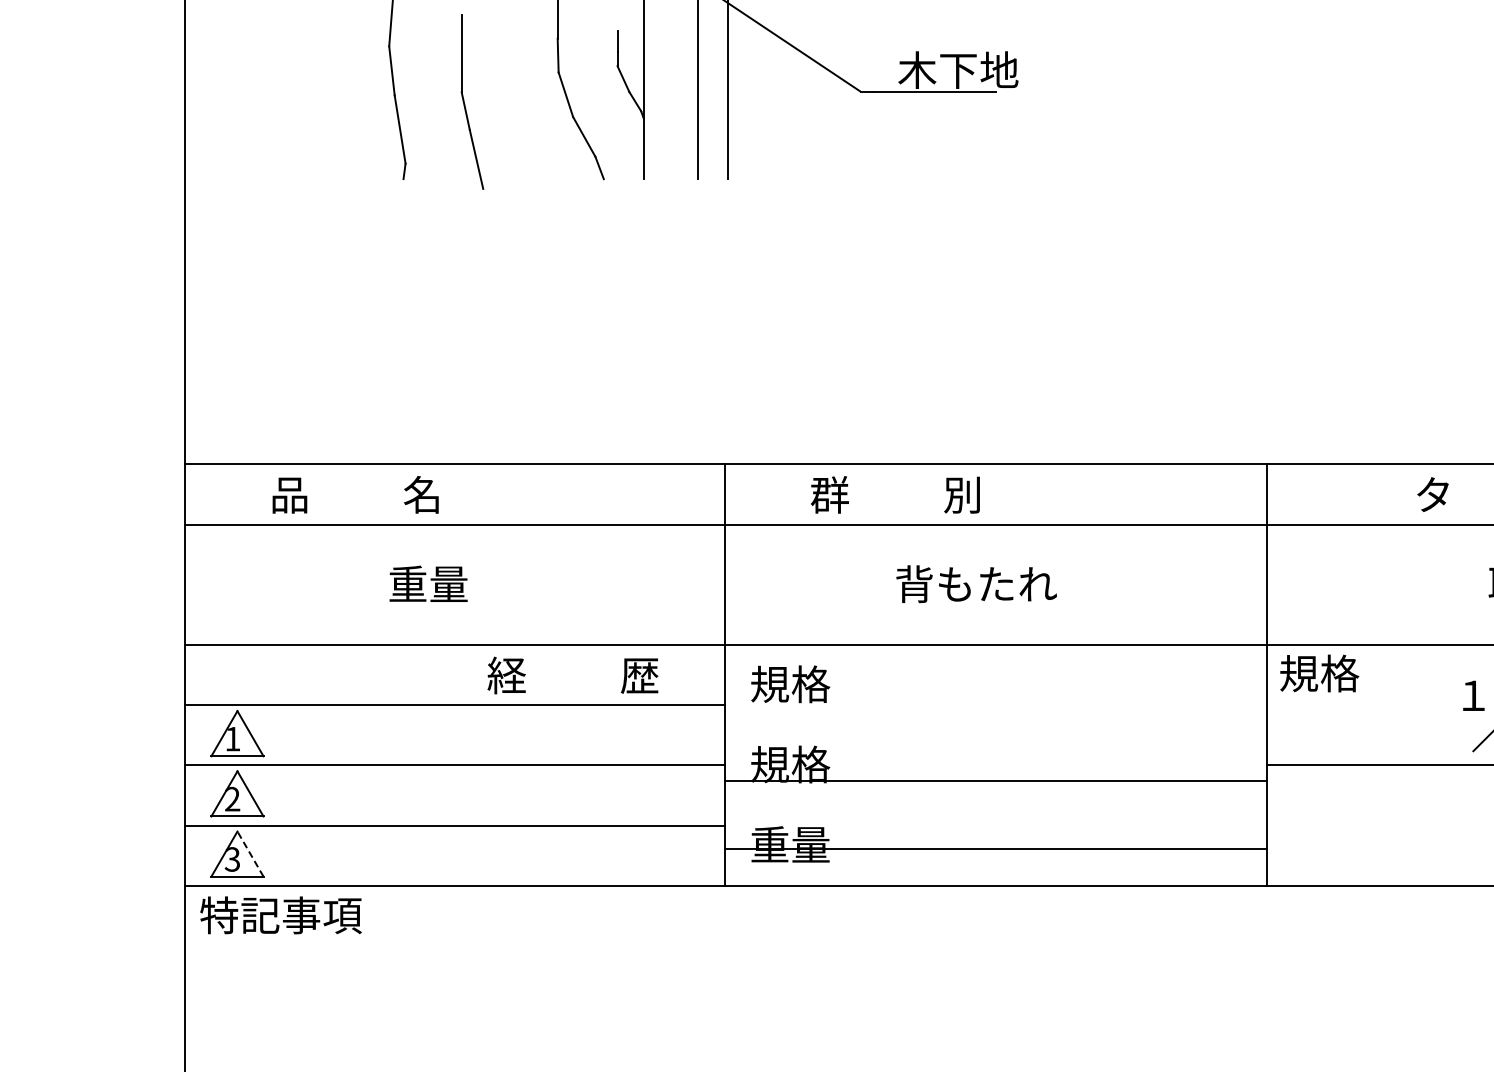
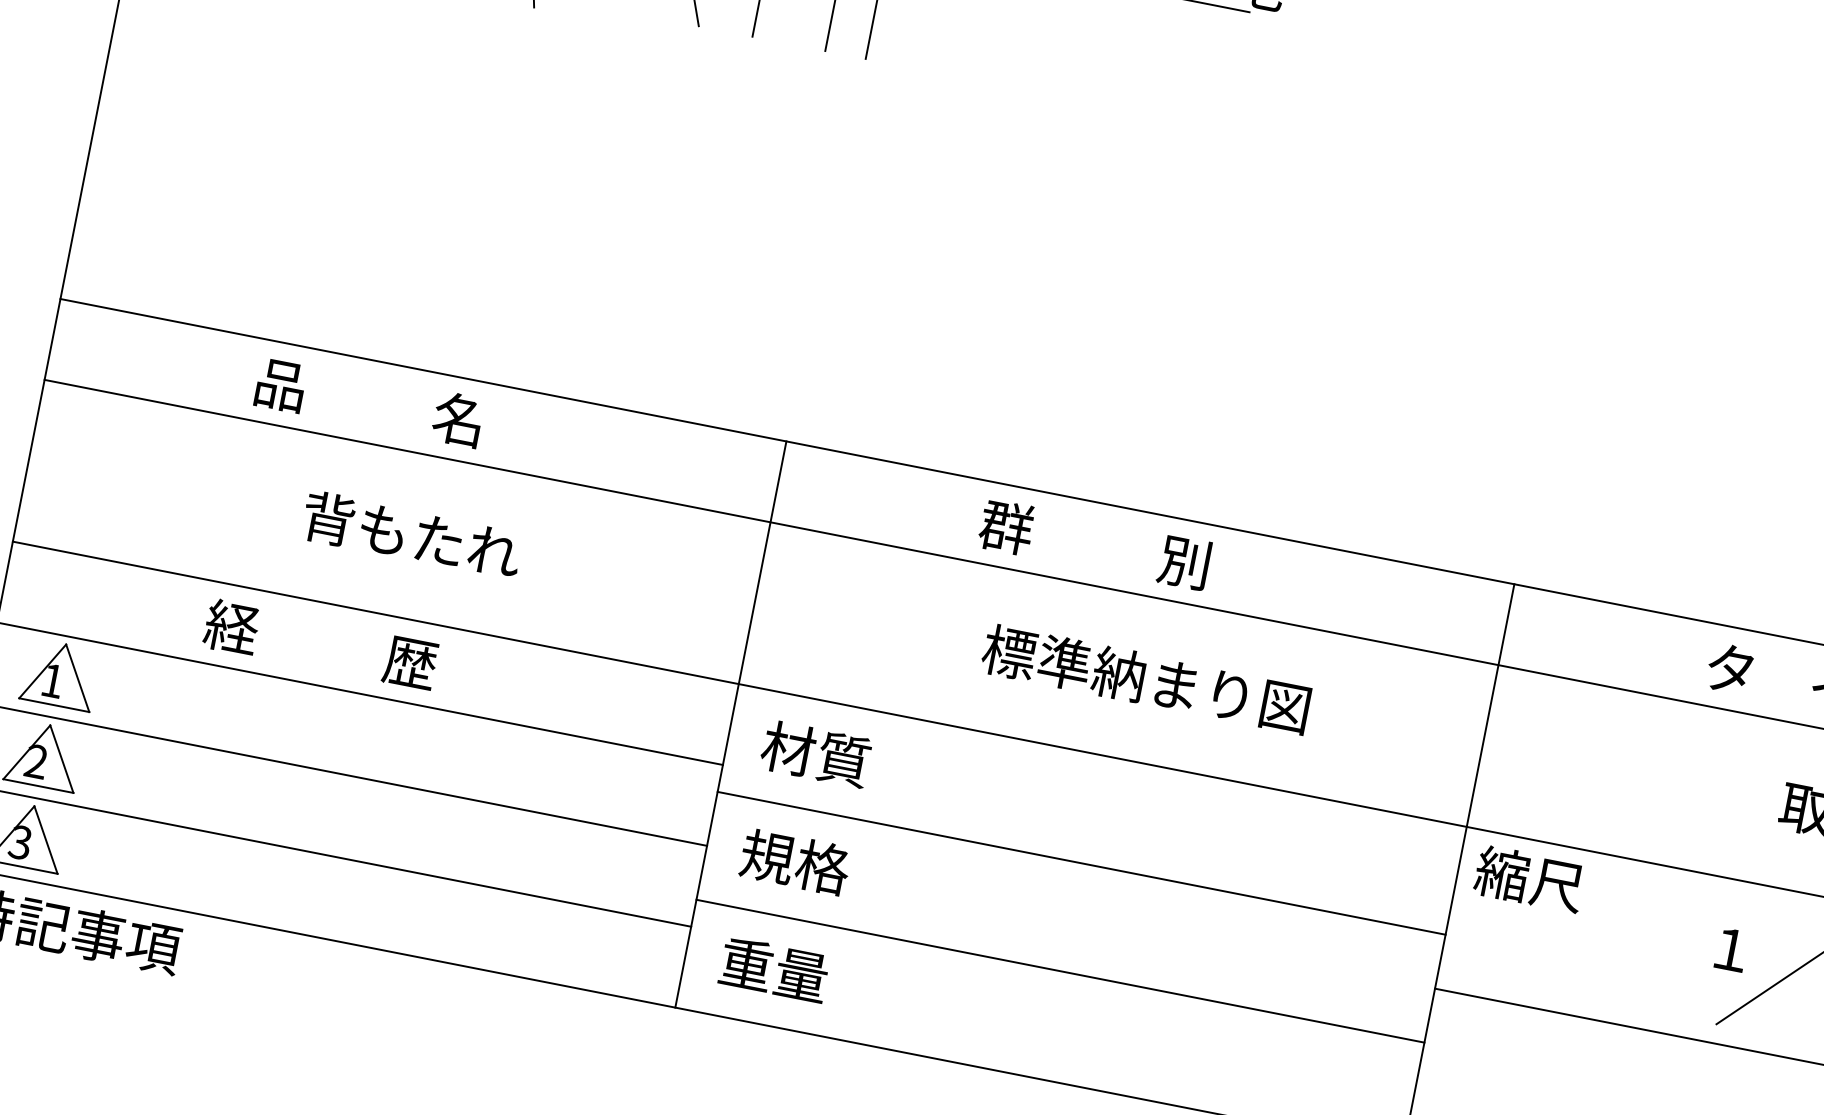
text: (355, 494) -> (369, 401), moved
text: (895, 494) -> (1094, 544), moved
text: (469, 584) -> (411, 535), 重量 -> 背もたれ
text: (1015, 584) -> (1145, 679), 背もたれ -> 標準納まり図
text: (1319, 673) -> (1530, 879), 規格 -> 縮尺
text: (572, 675) -> (320, 644), moved
text: (790, 684) -> (816, 754), 規格 -> 材質
line: (995, 781) -> (1081, 863), moved
line: (995, 849) -> (1059, 971), moved
line: (250, 853) -> (46, 839), dashed -> solid

